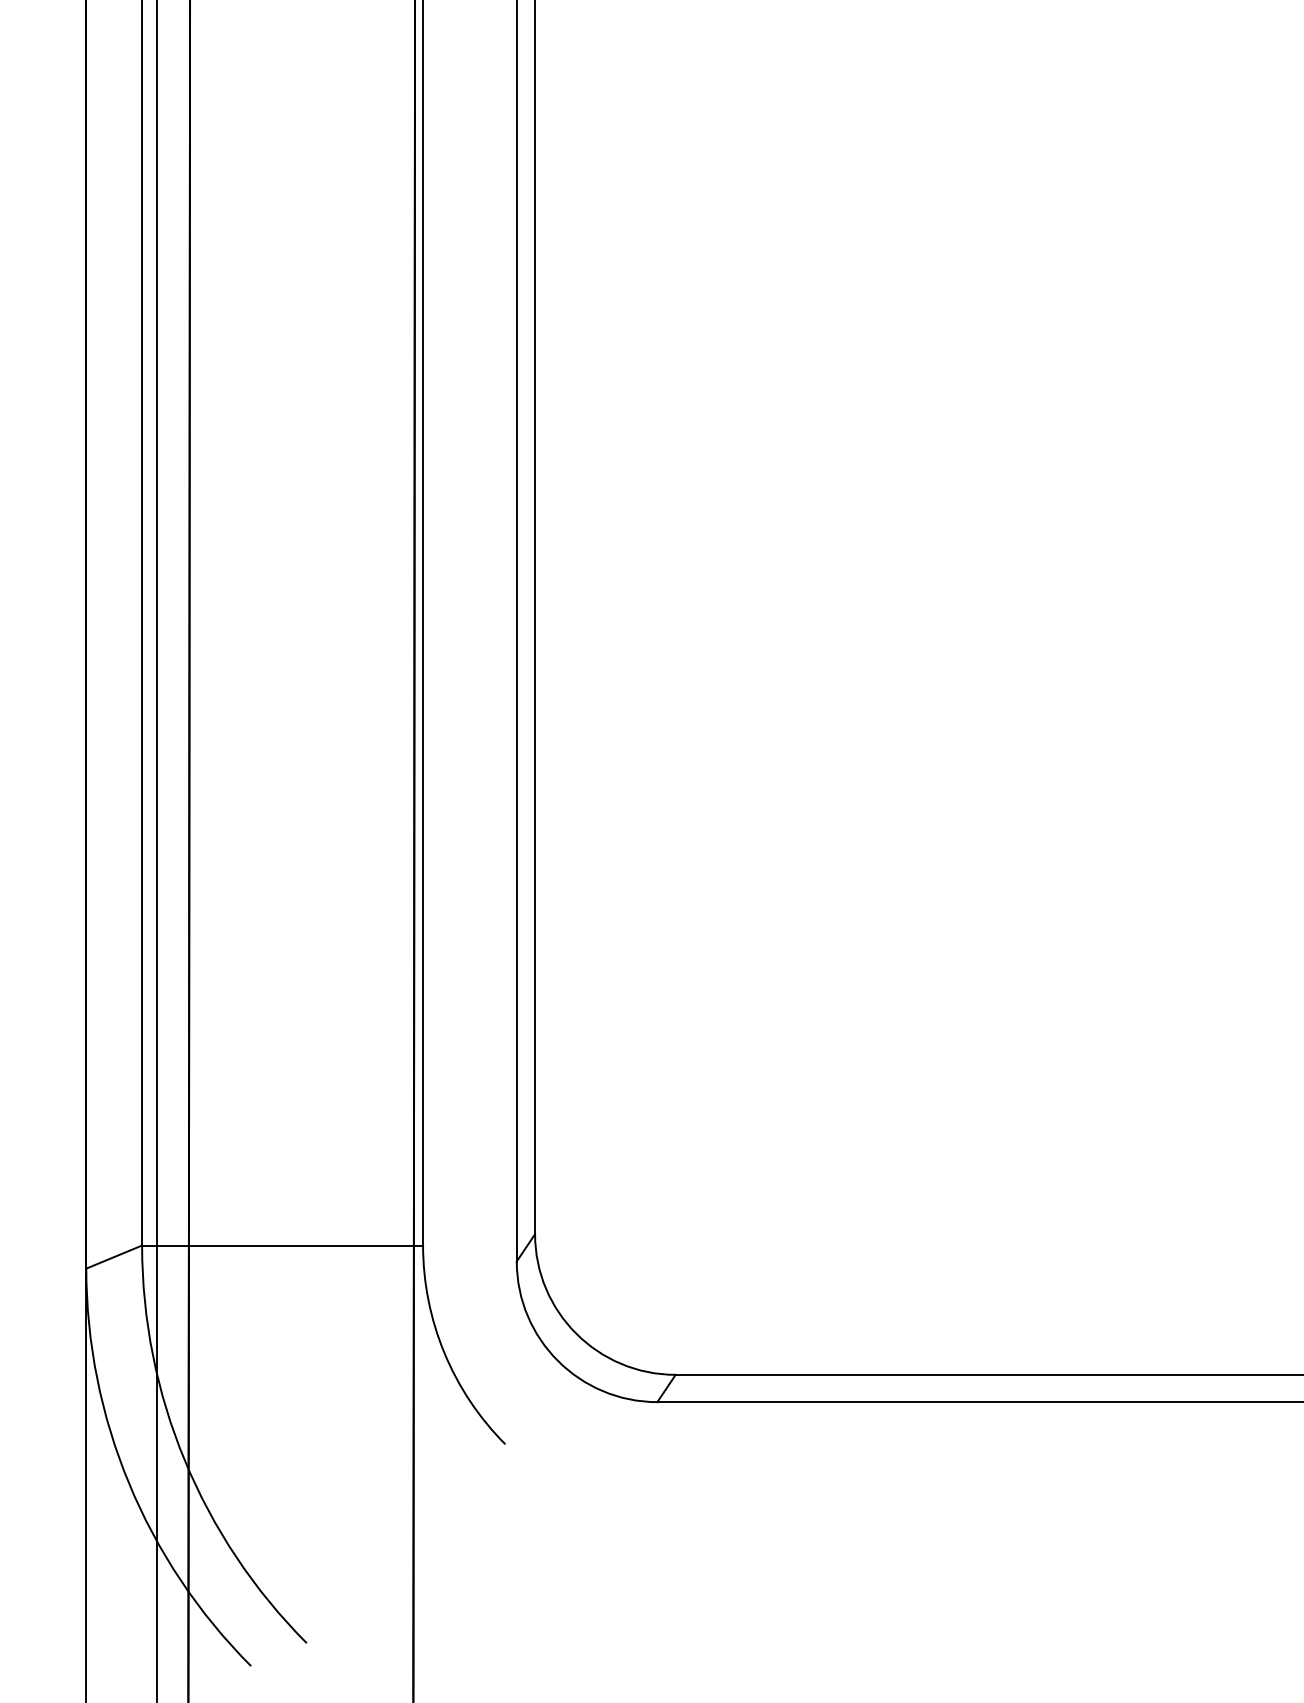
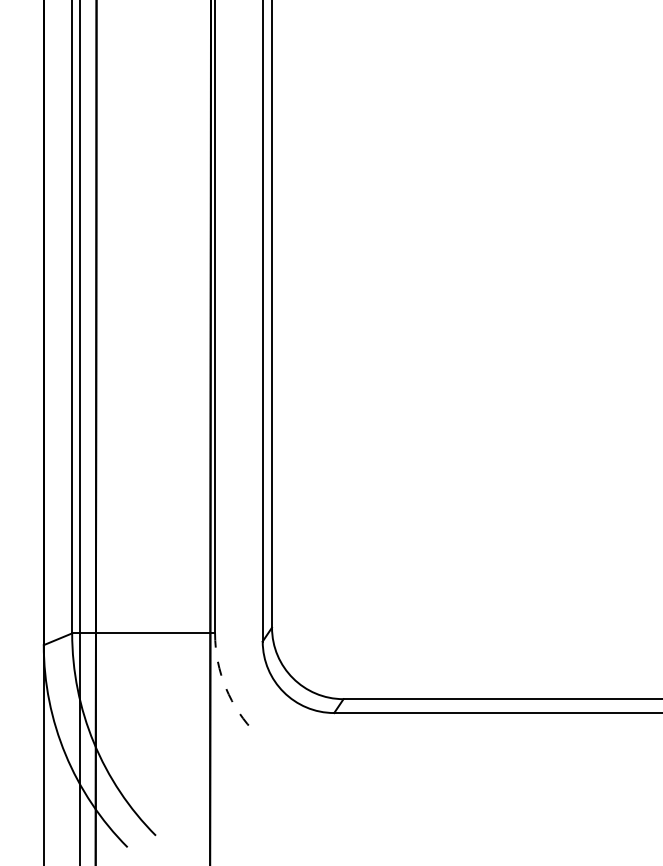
arc: (443, 1353) -> (225, 688), solid -> dashed

